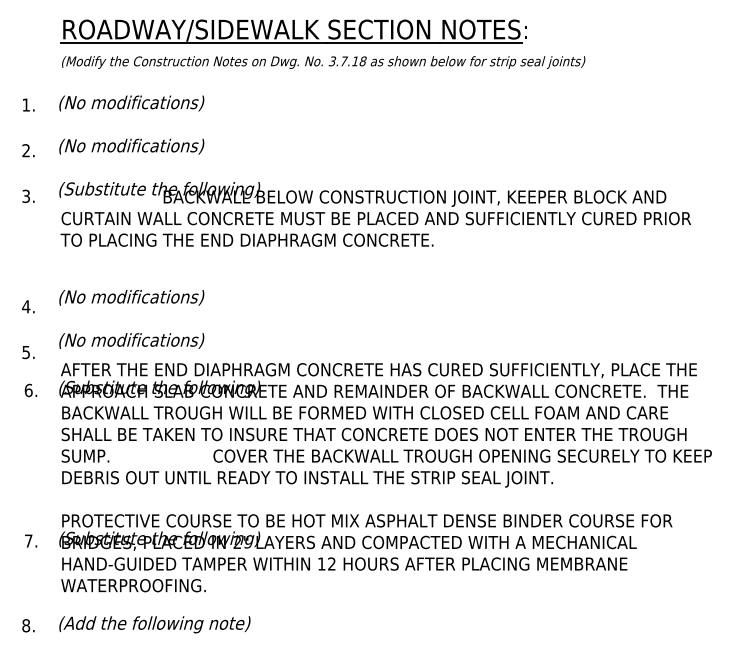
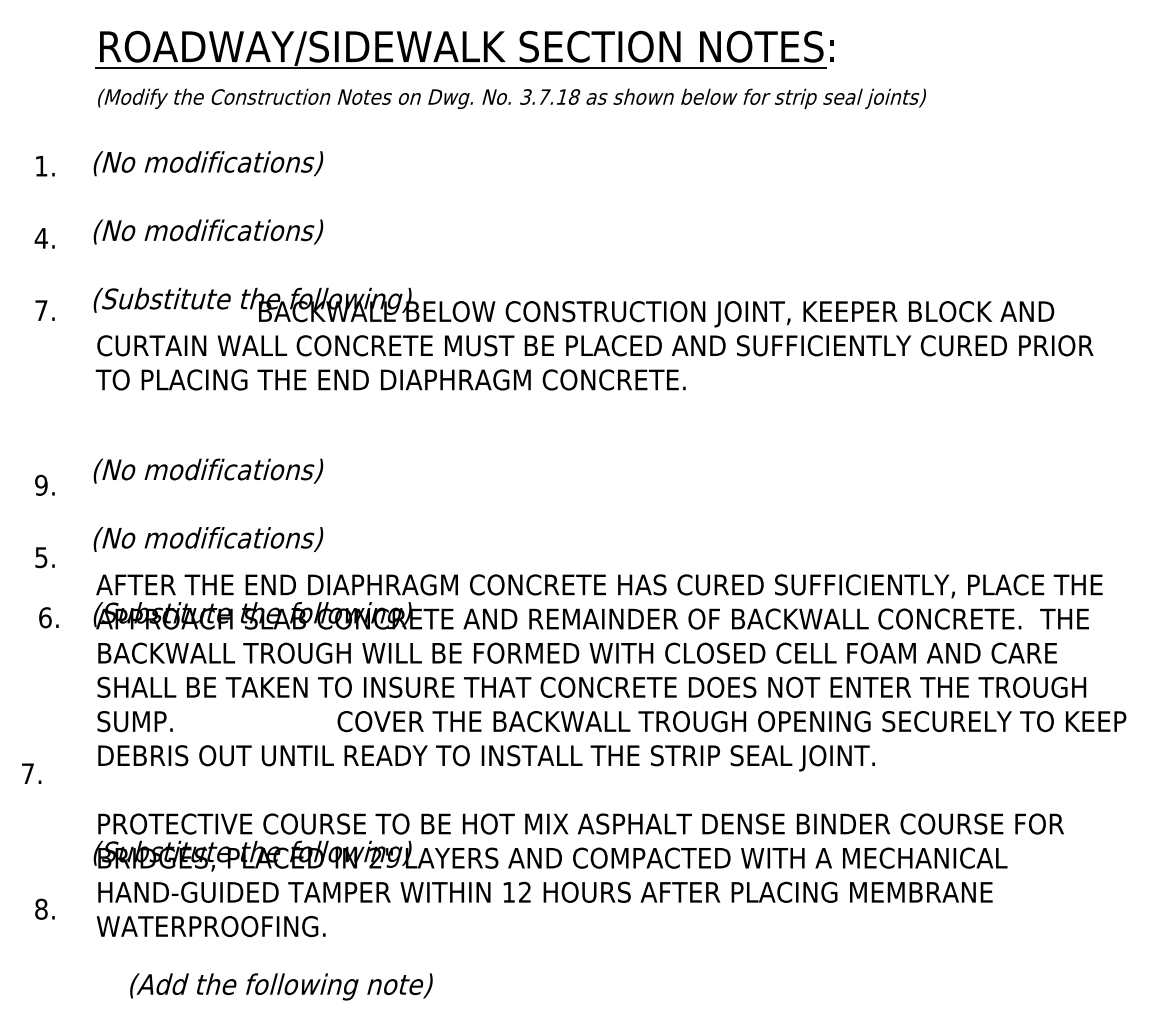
text: (26, 150) -> (41, 238), 2. -> 4.
text: (25, 196) -> (40, 310), 3. -> 7.
text: (26, 306) -> (41, 484), 4. -> 9.
text: (31, 540) -> (32, 772), moved
text: (154, 624) -> (280, 986), moved
text: (28, 625) -> (45, 908), moved

